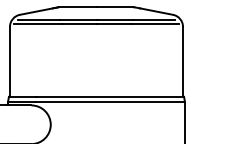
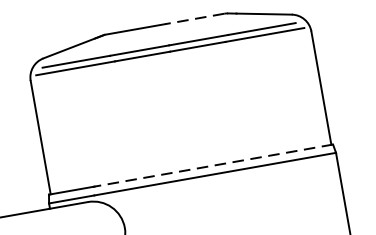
line: (114, 7) -> (194, 19), solid -> dashed
line: (109, 96) -> (212, 165), solid -> dashed

